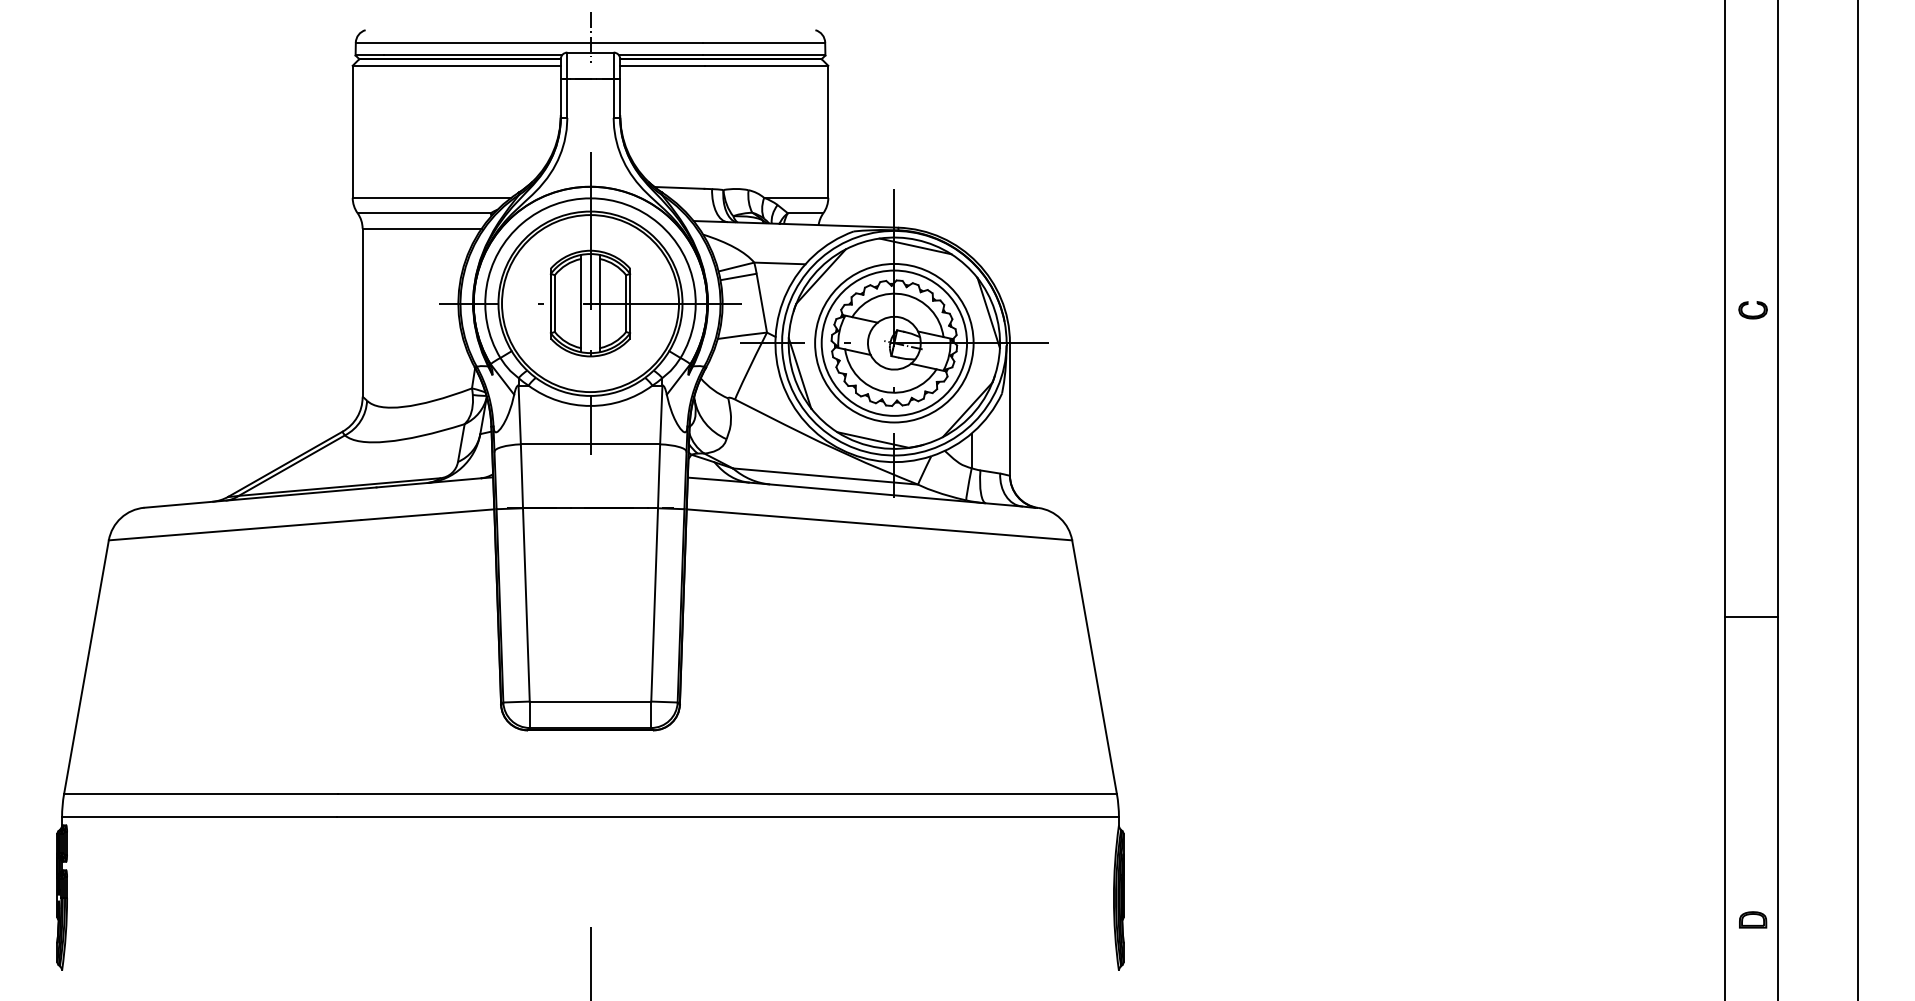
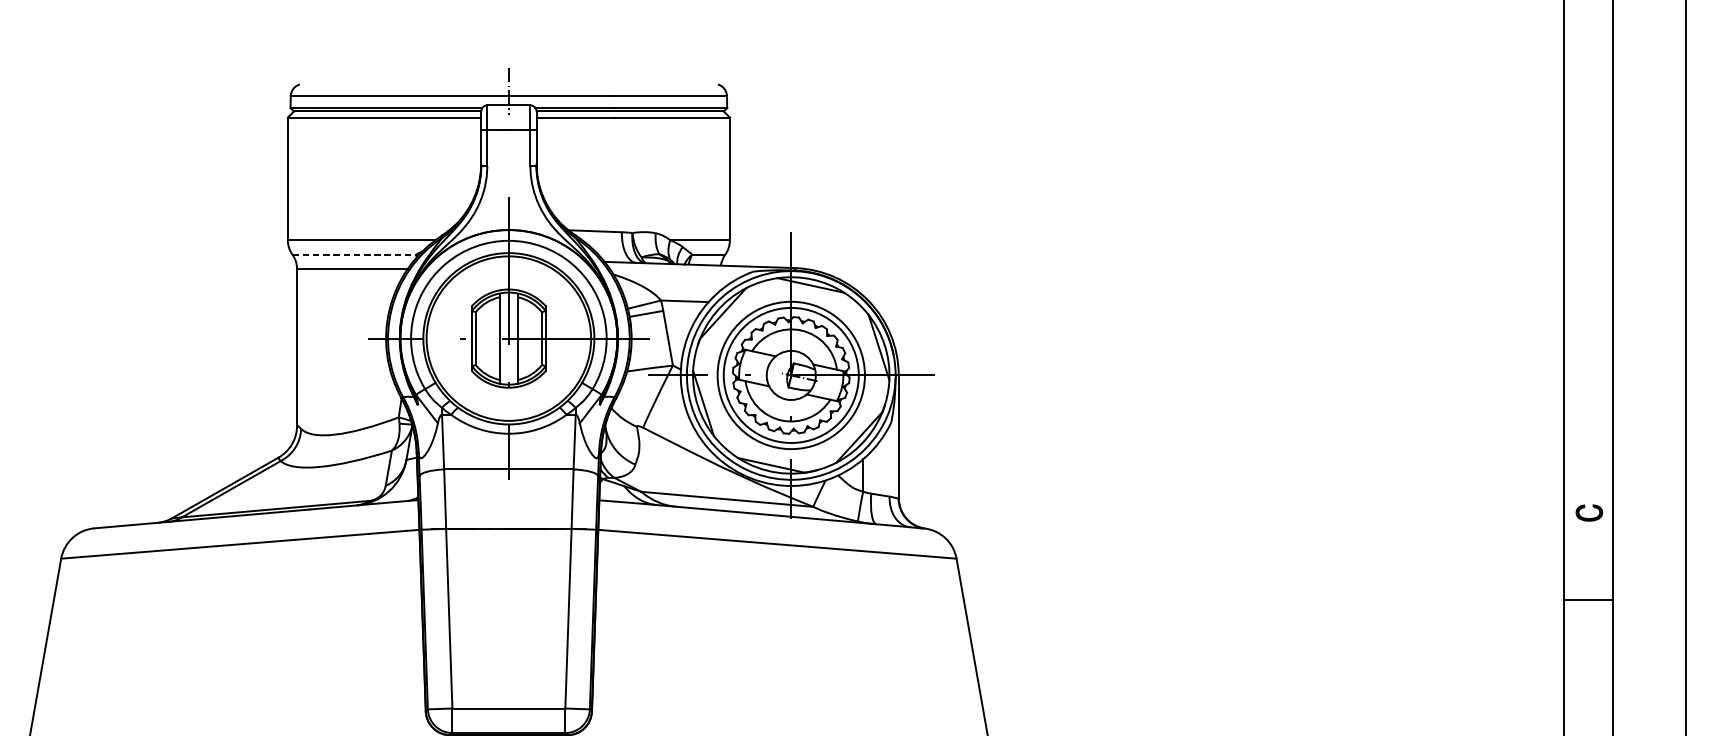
line: (424, 213) -> (354, 254), solid -> dashed
part: (1752, 310) -> (1588, 513), moved
line: (1751, 617) -> (1587, 599), moved

